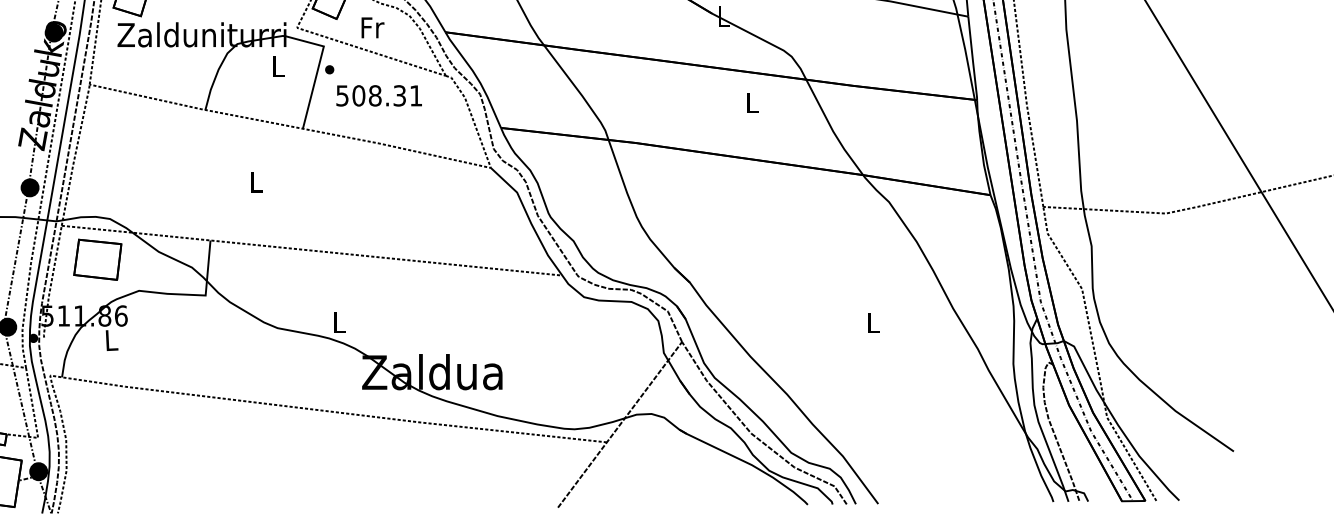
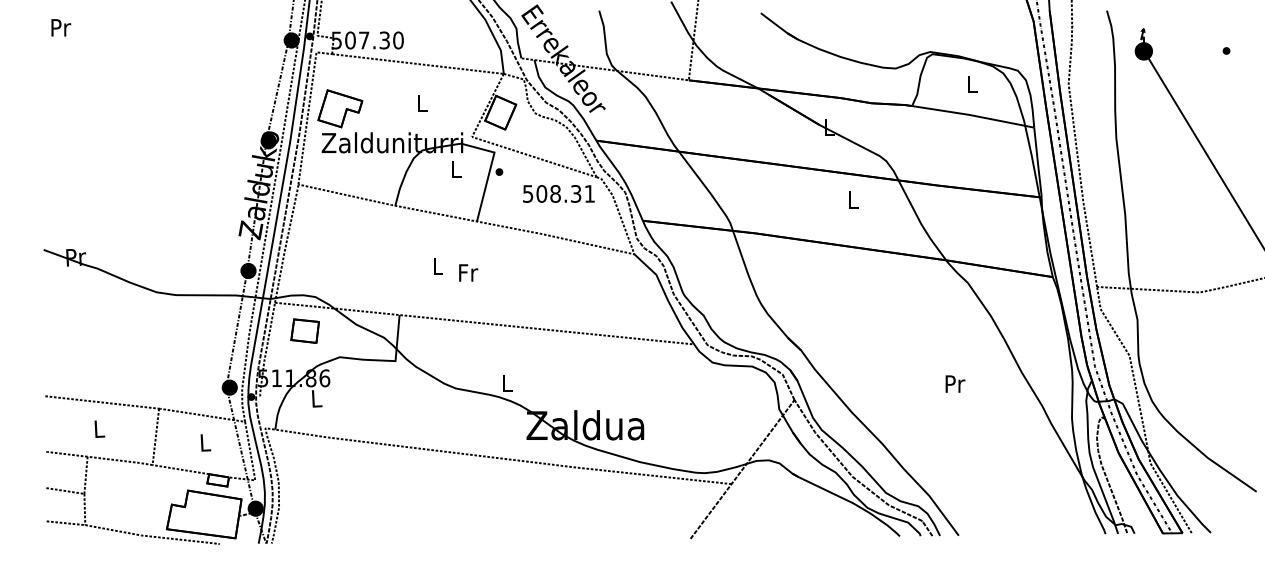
text: (372, 27) -> (468, 272), moved
text: (378, 95) -> (558, 193), moved
part: (96, 258) -> (304, 330), size x0.7
text: (874, 322) -> (955, 383), L -> Pr

